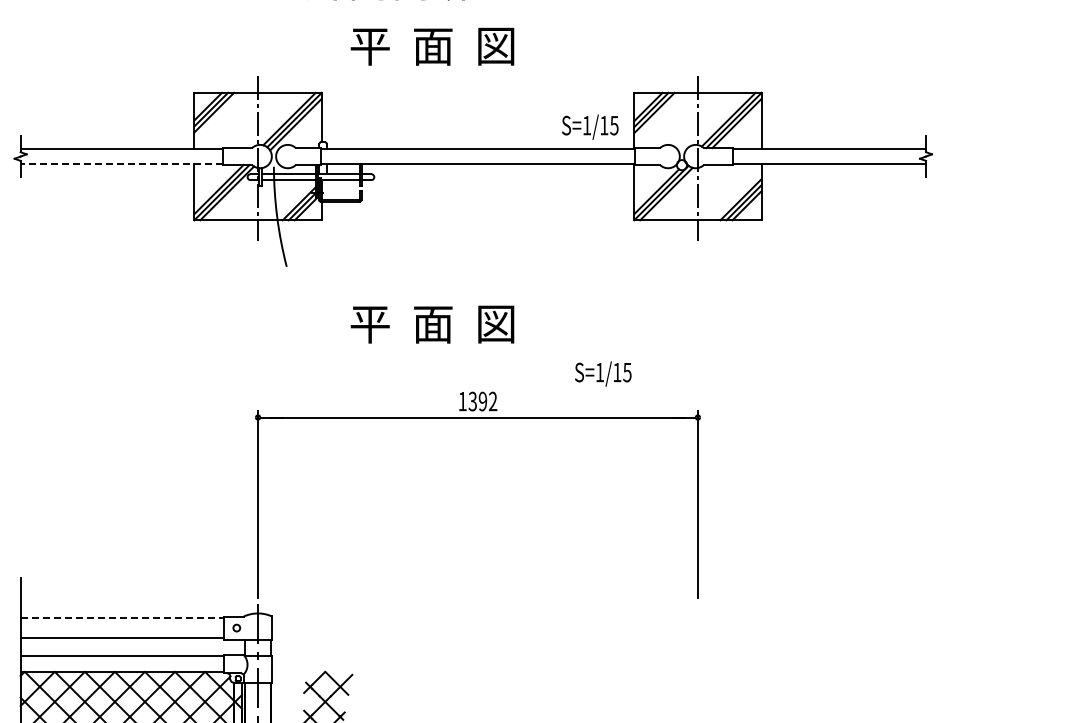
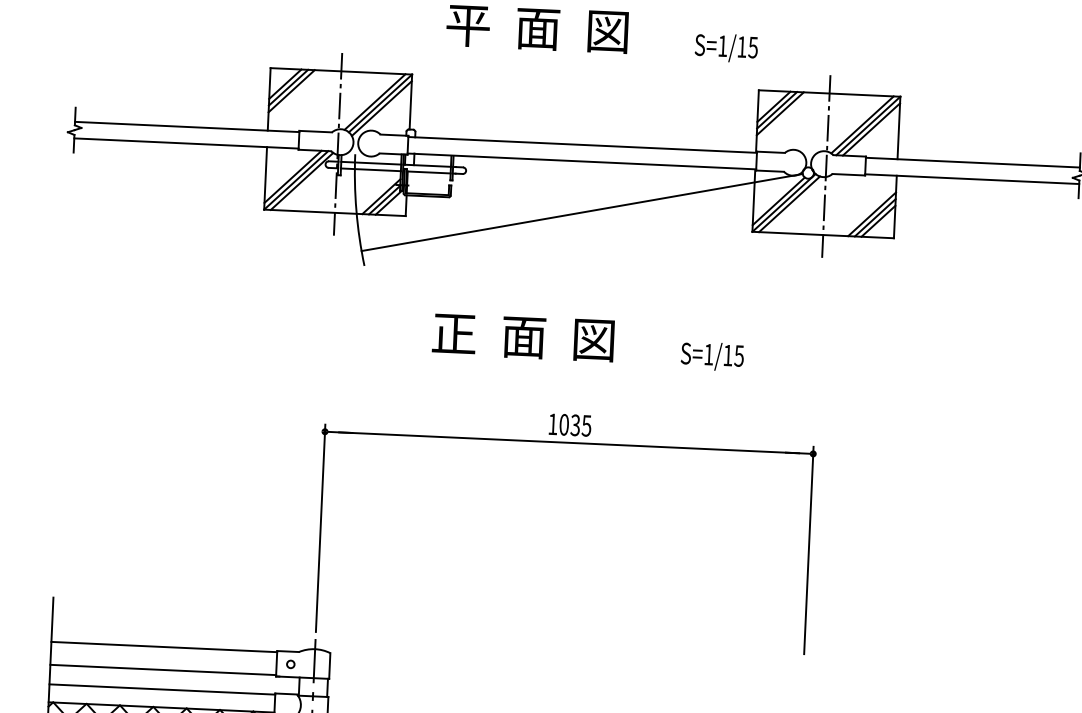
text: (590, 126) -> (726, 47), moved
line: (121, 164) -> (186, 144), dashed -> solid
line: (480, 209) -> (582, 212), added
text: (369, 324) -> (453, 334), 平  面  図 -> 正  面  図
text: (603, 373) -> (712, 355), moved
text: (482, 401) -> (574, 425), 1392 -> 1035
line: (122, 617) -> (164, 646), dashed -> solid

